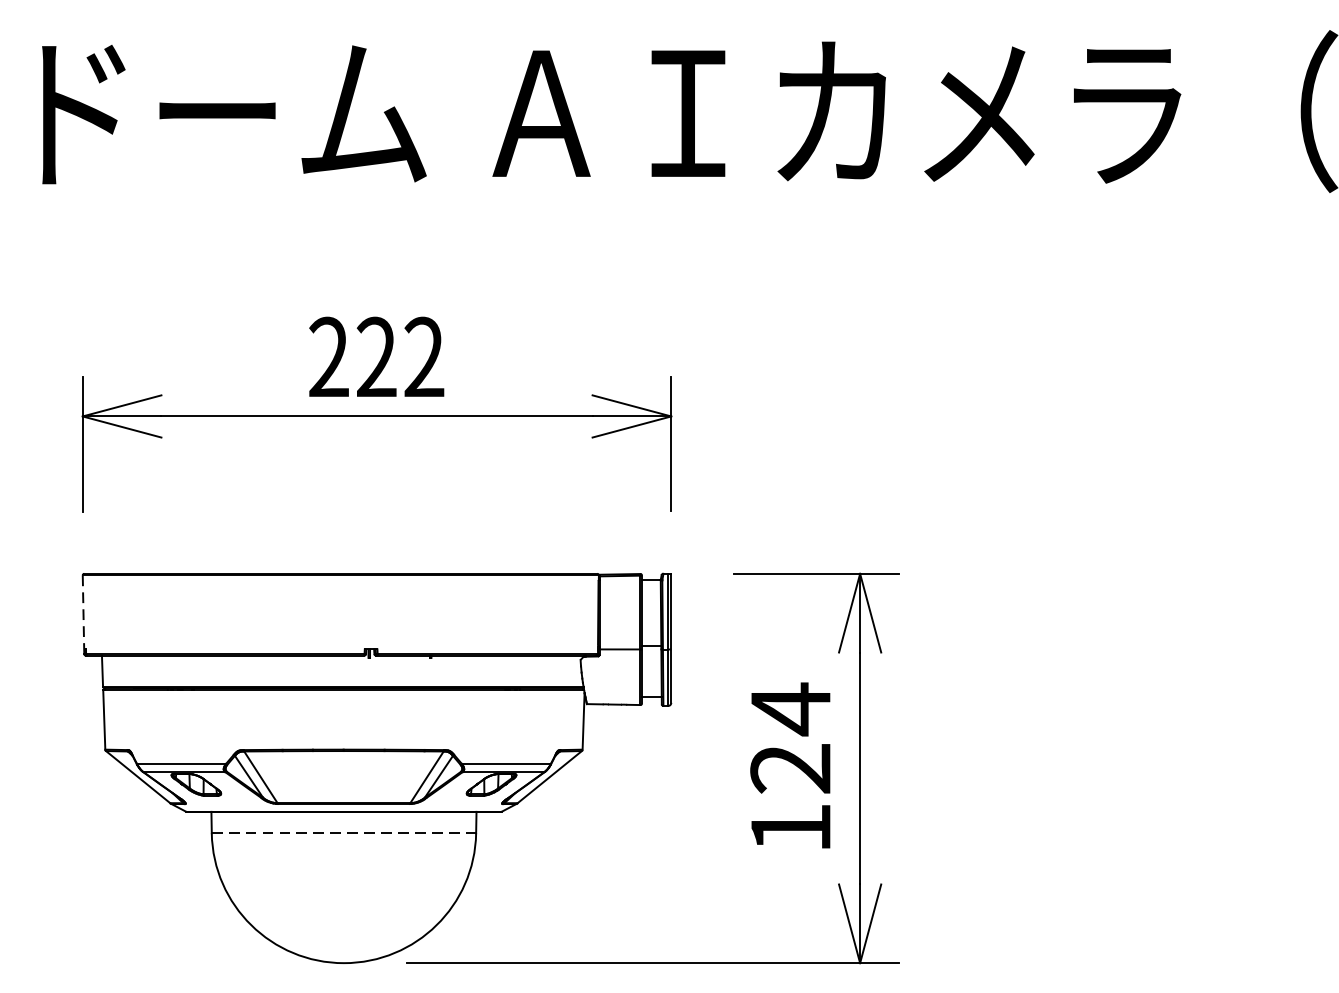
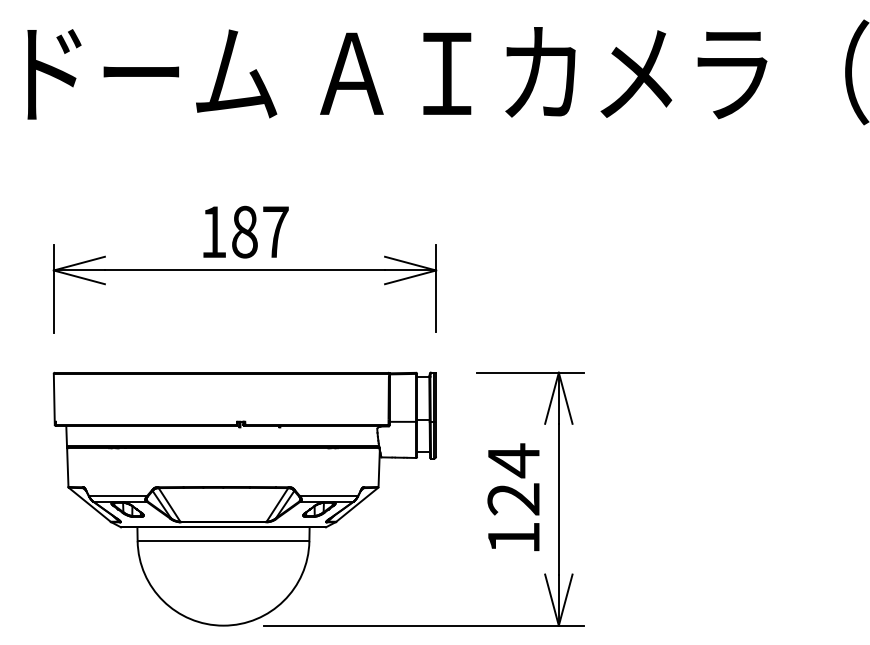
text: (376, 356) -> (244, 231), 222 -> 187
line: (83, 615) -> (54, 399), dashed -> solid
line: (343, 833) -> (223, 541), dashed -> solid

